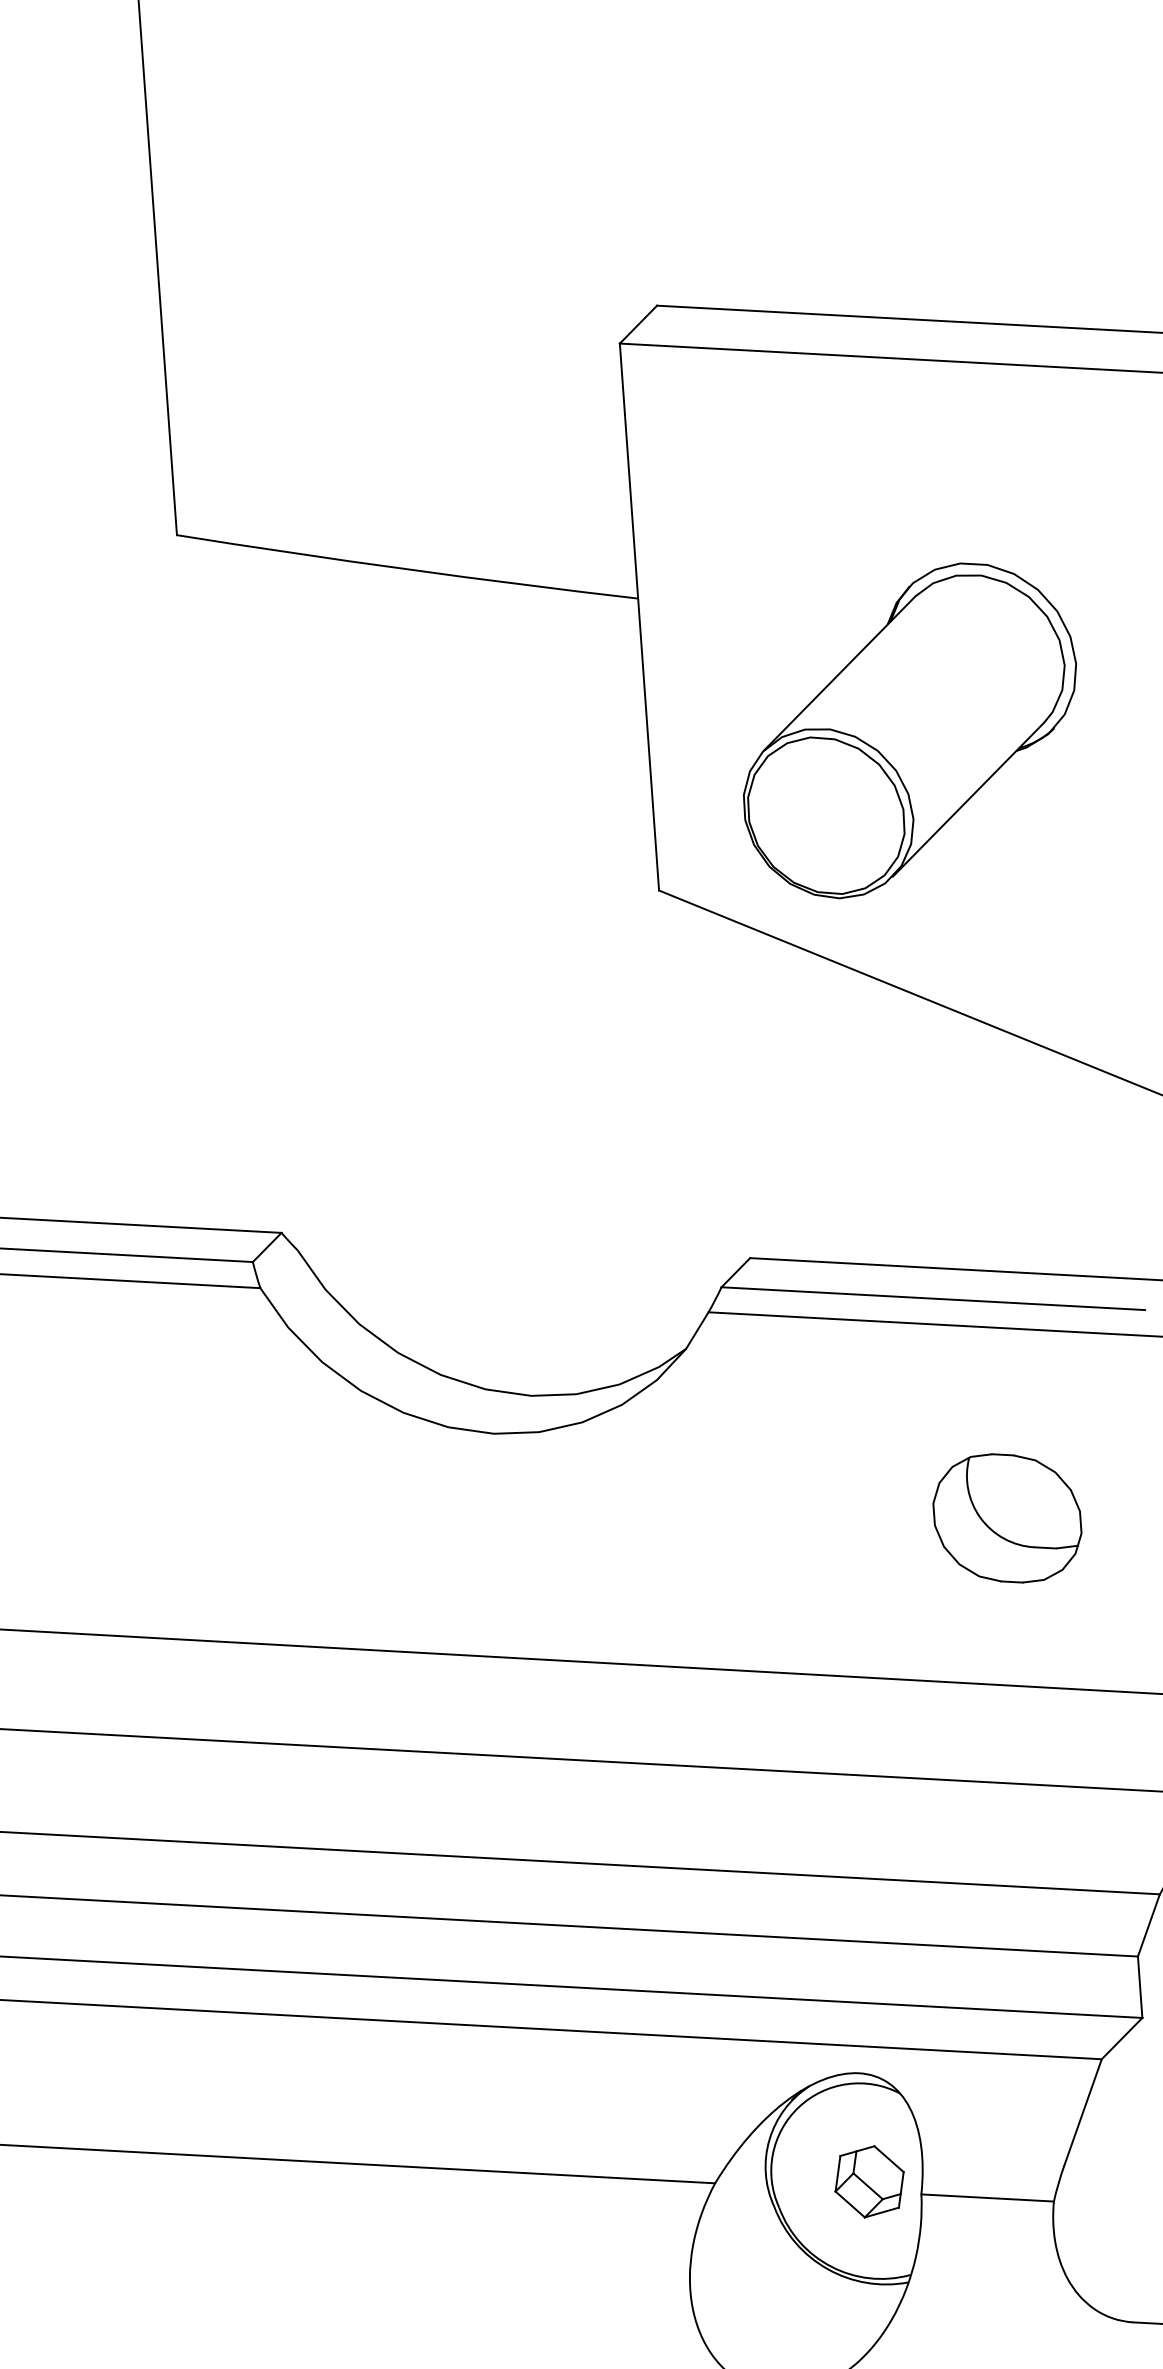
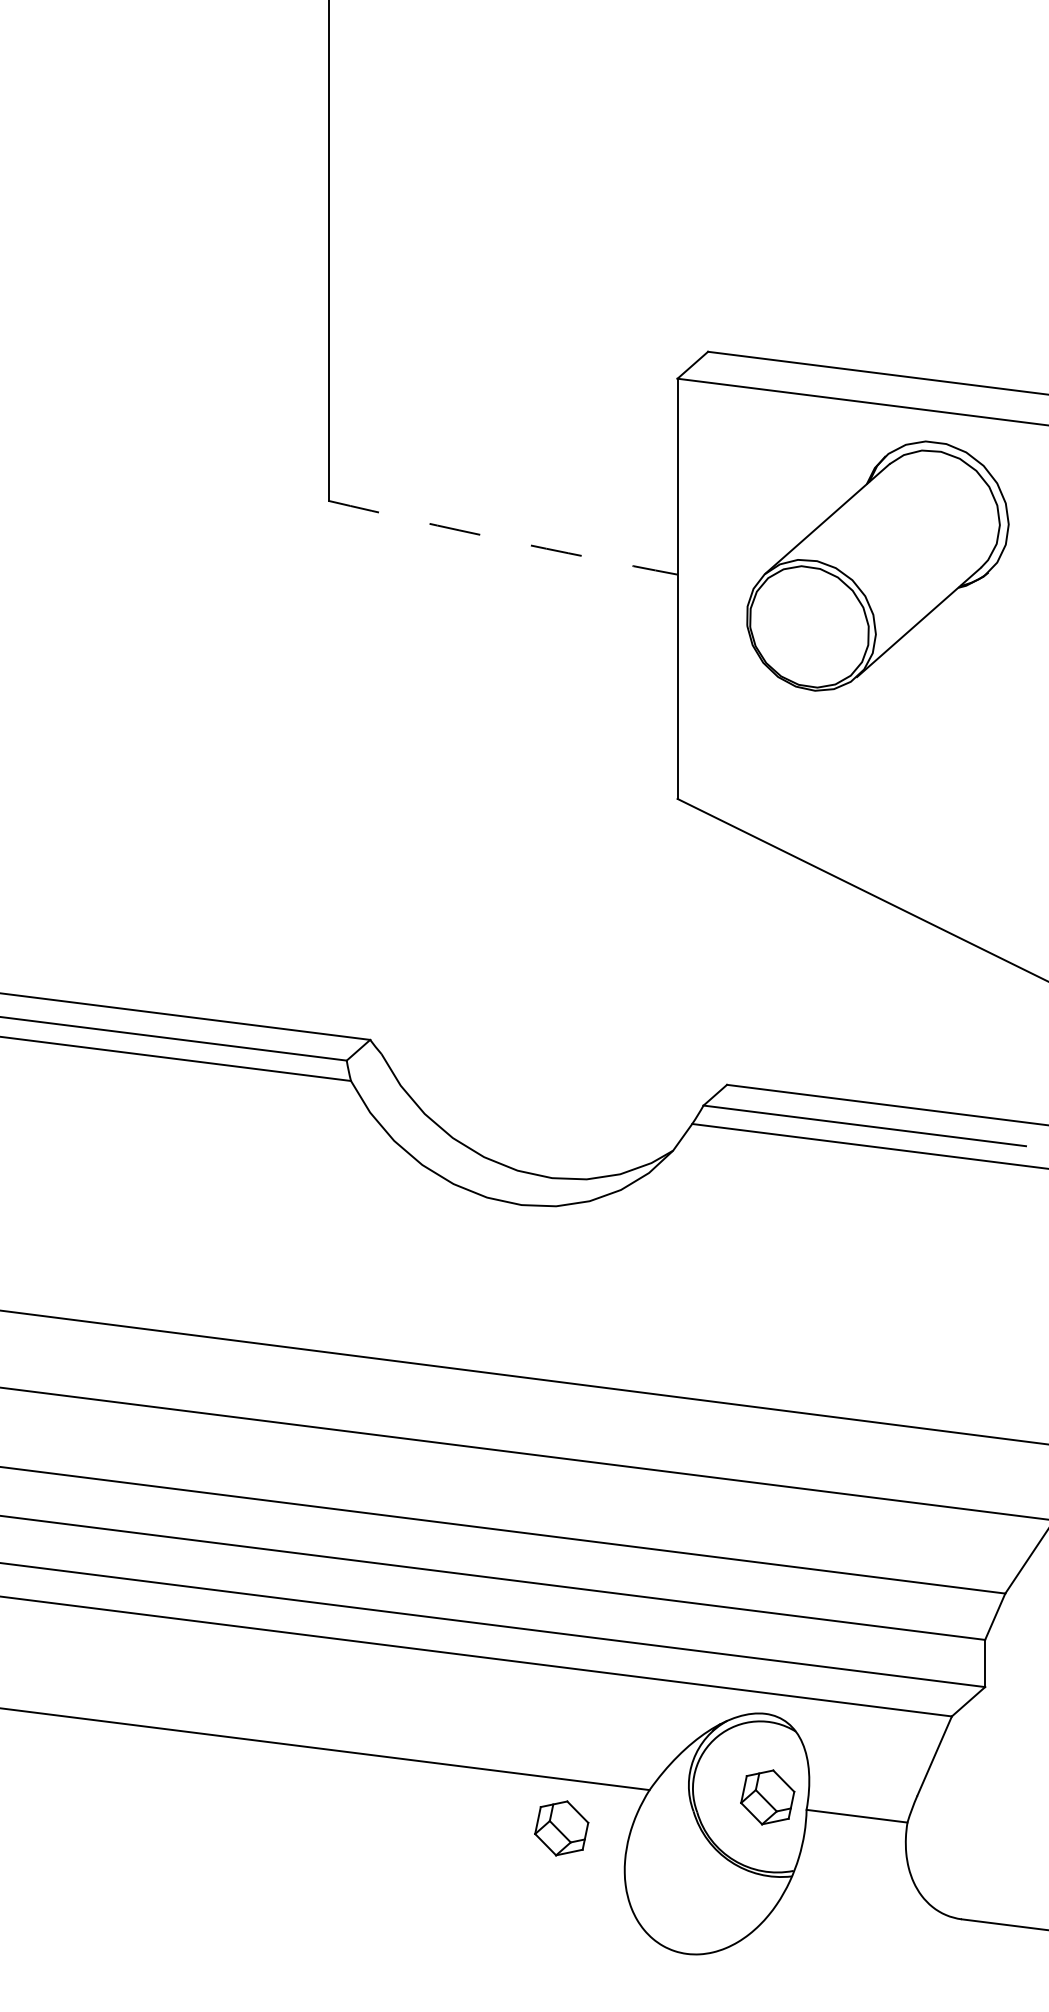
arc: (407, 569) -> (502, 539), solid -> dashed
part: (909, 729) -> (877, 565), moved
part: (1007, 1517) -> (909, 1297), removed
part: (604, 2241) -> (561, 1828), added

